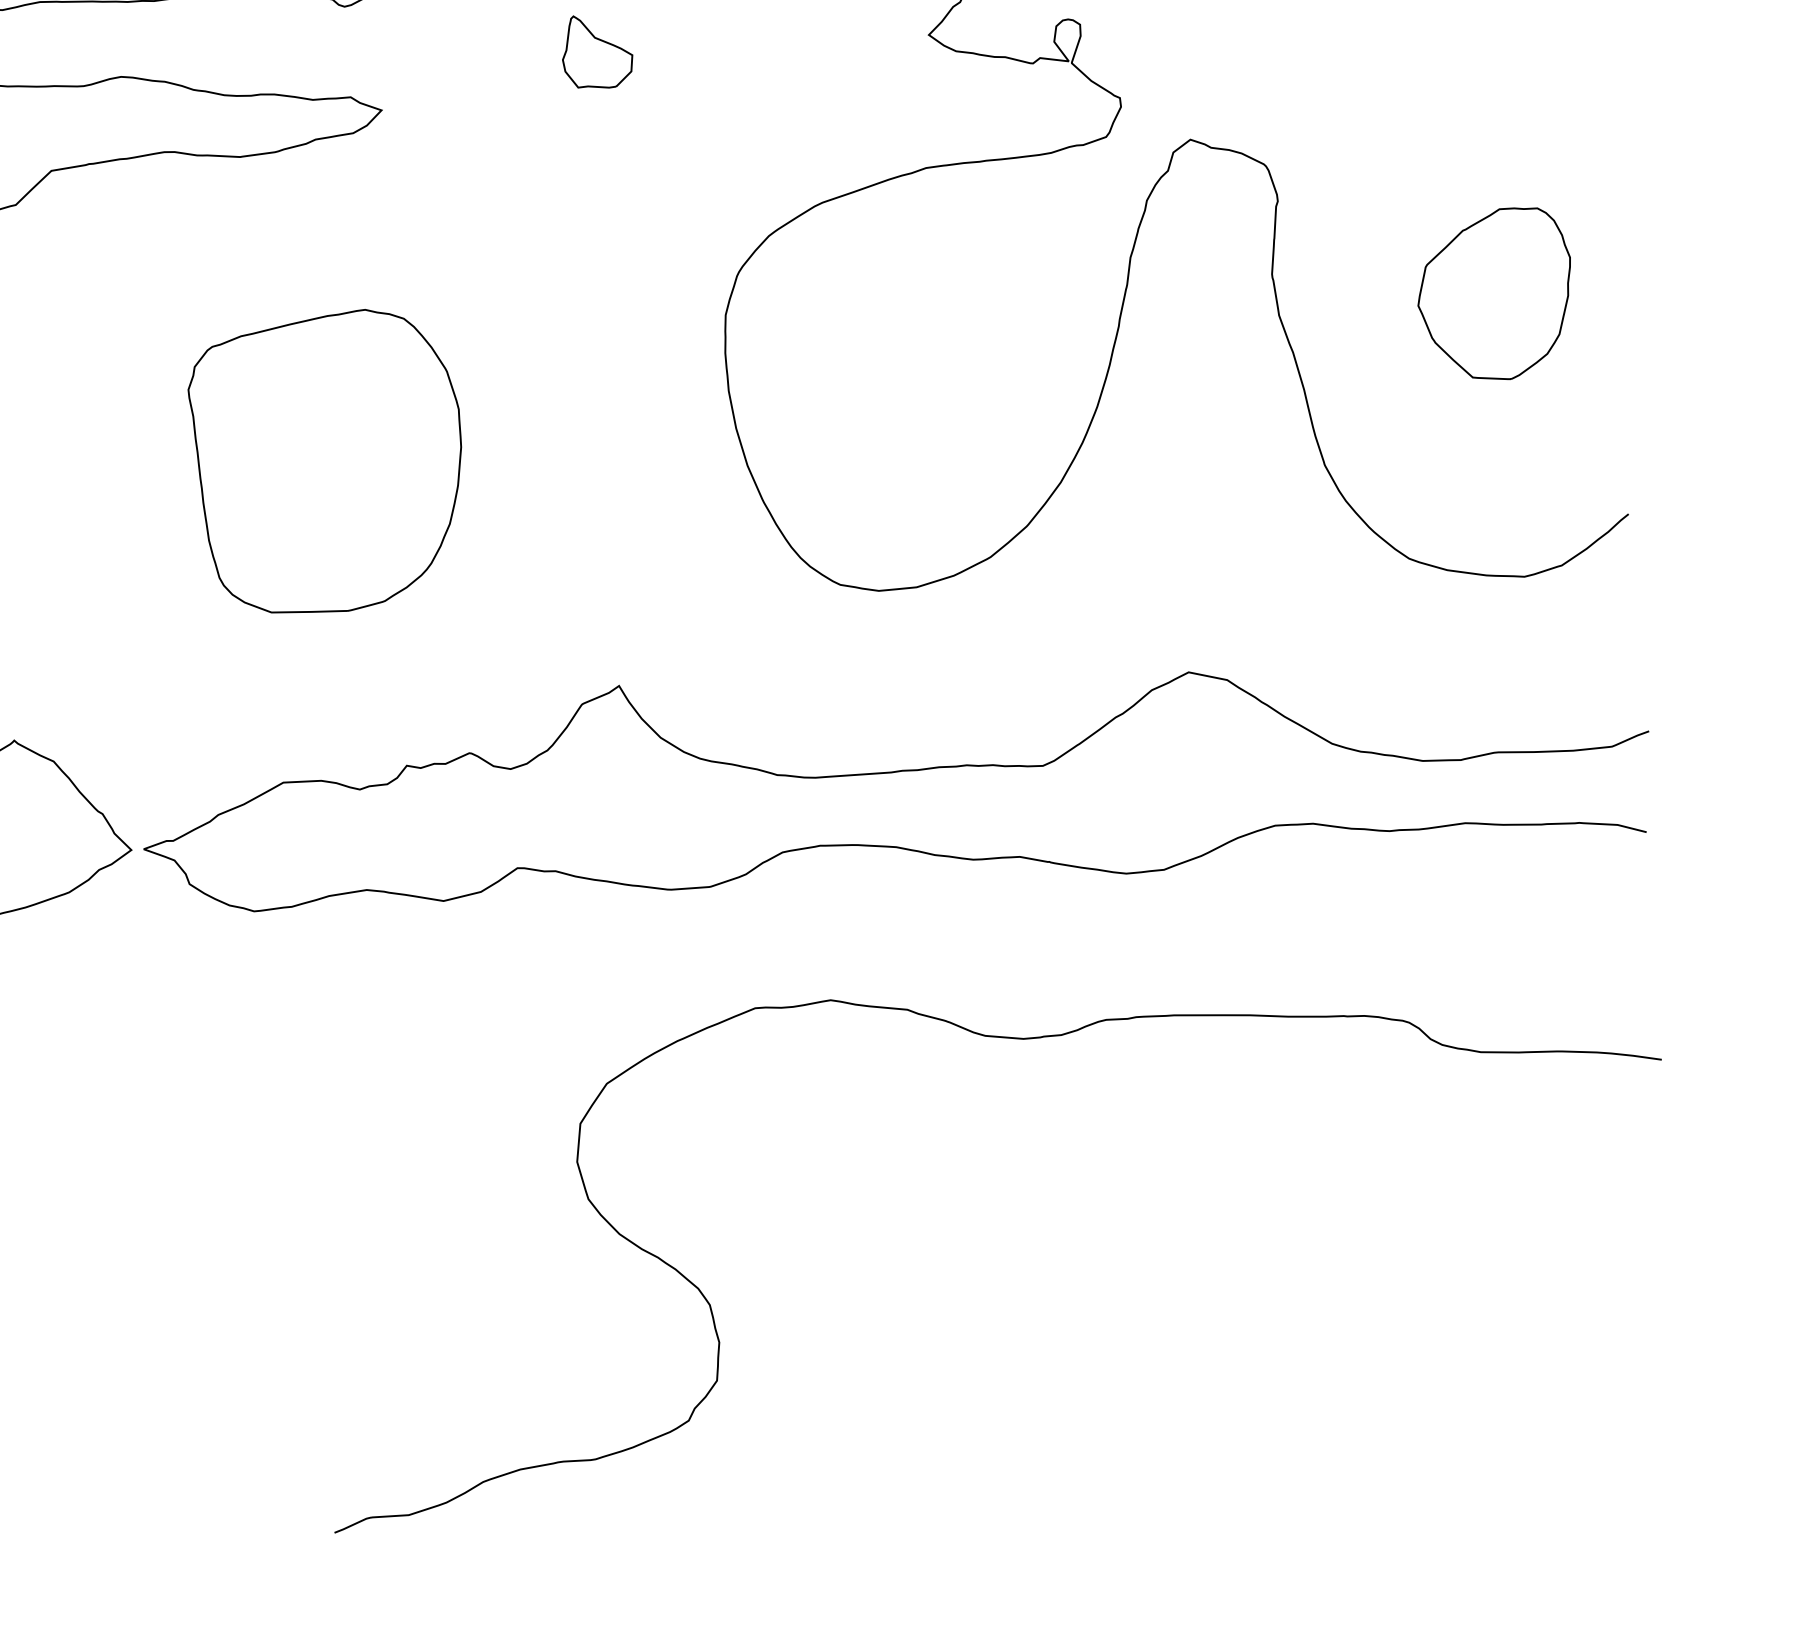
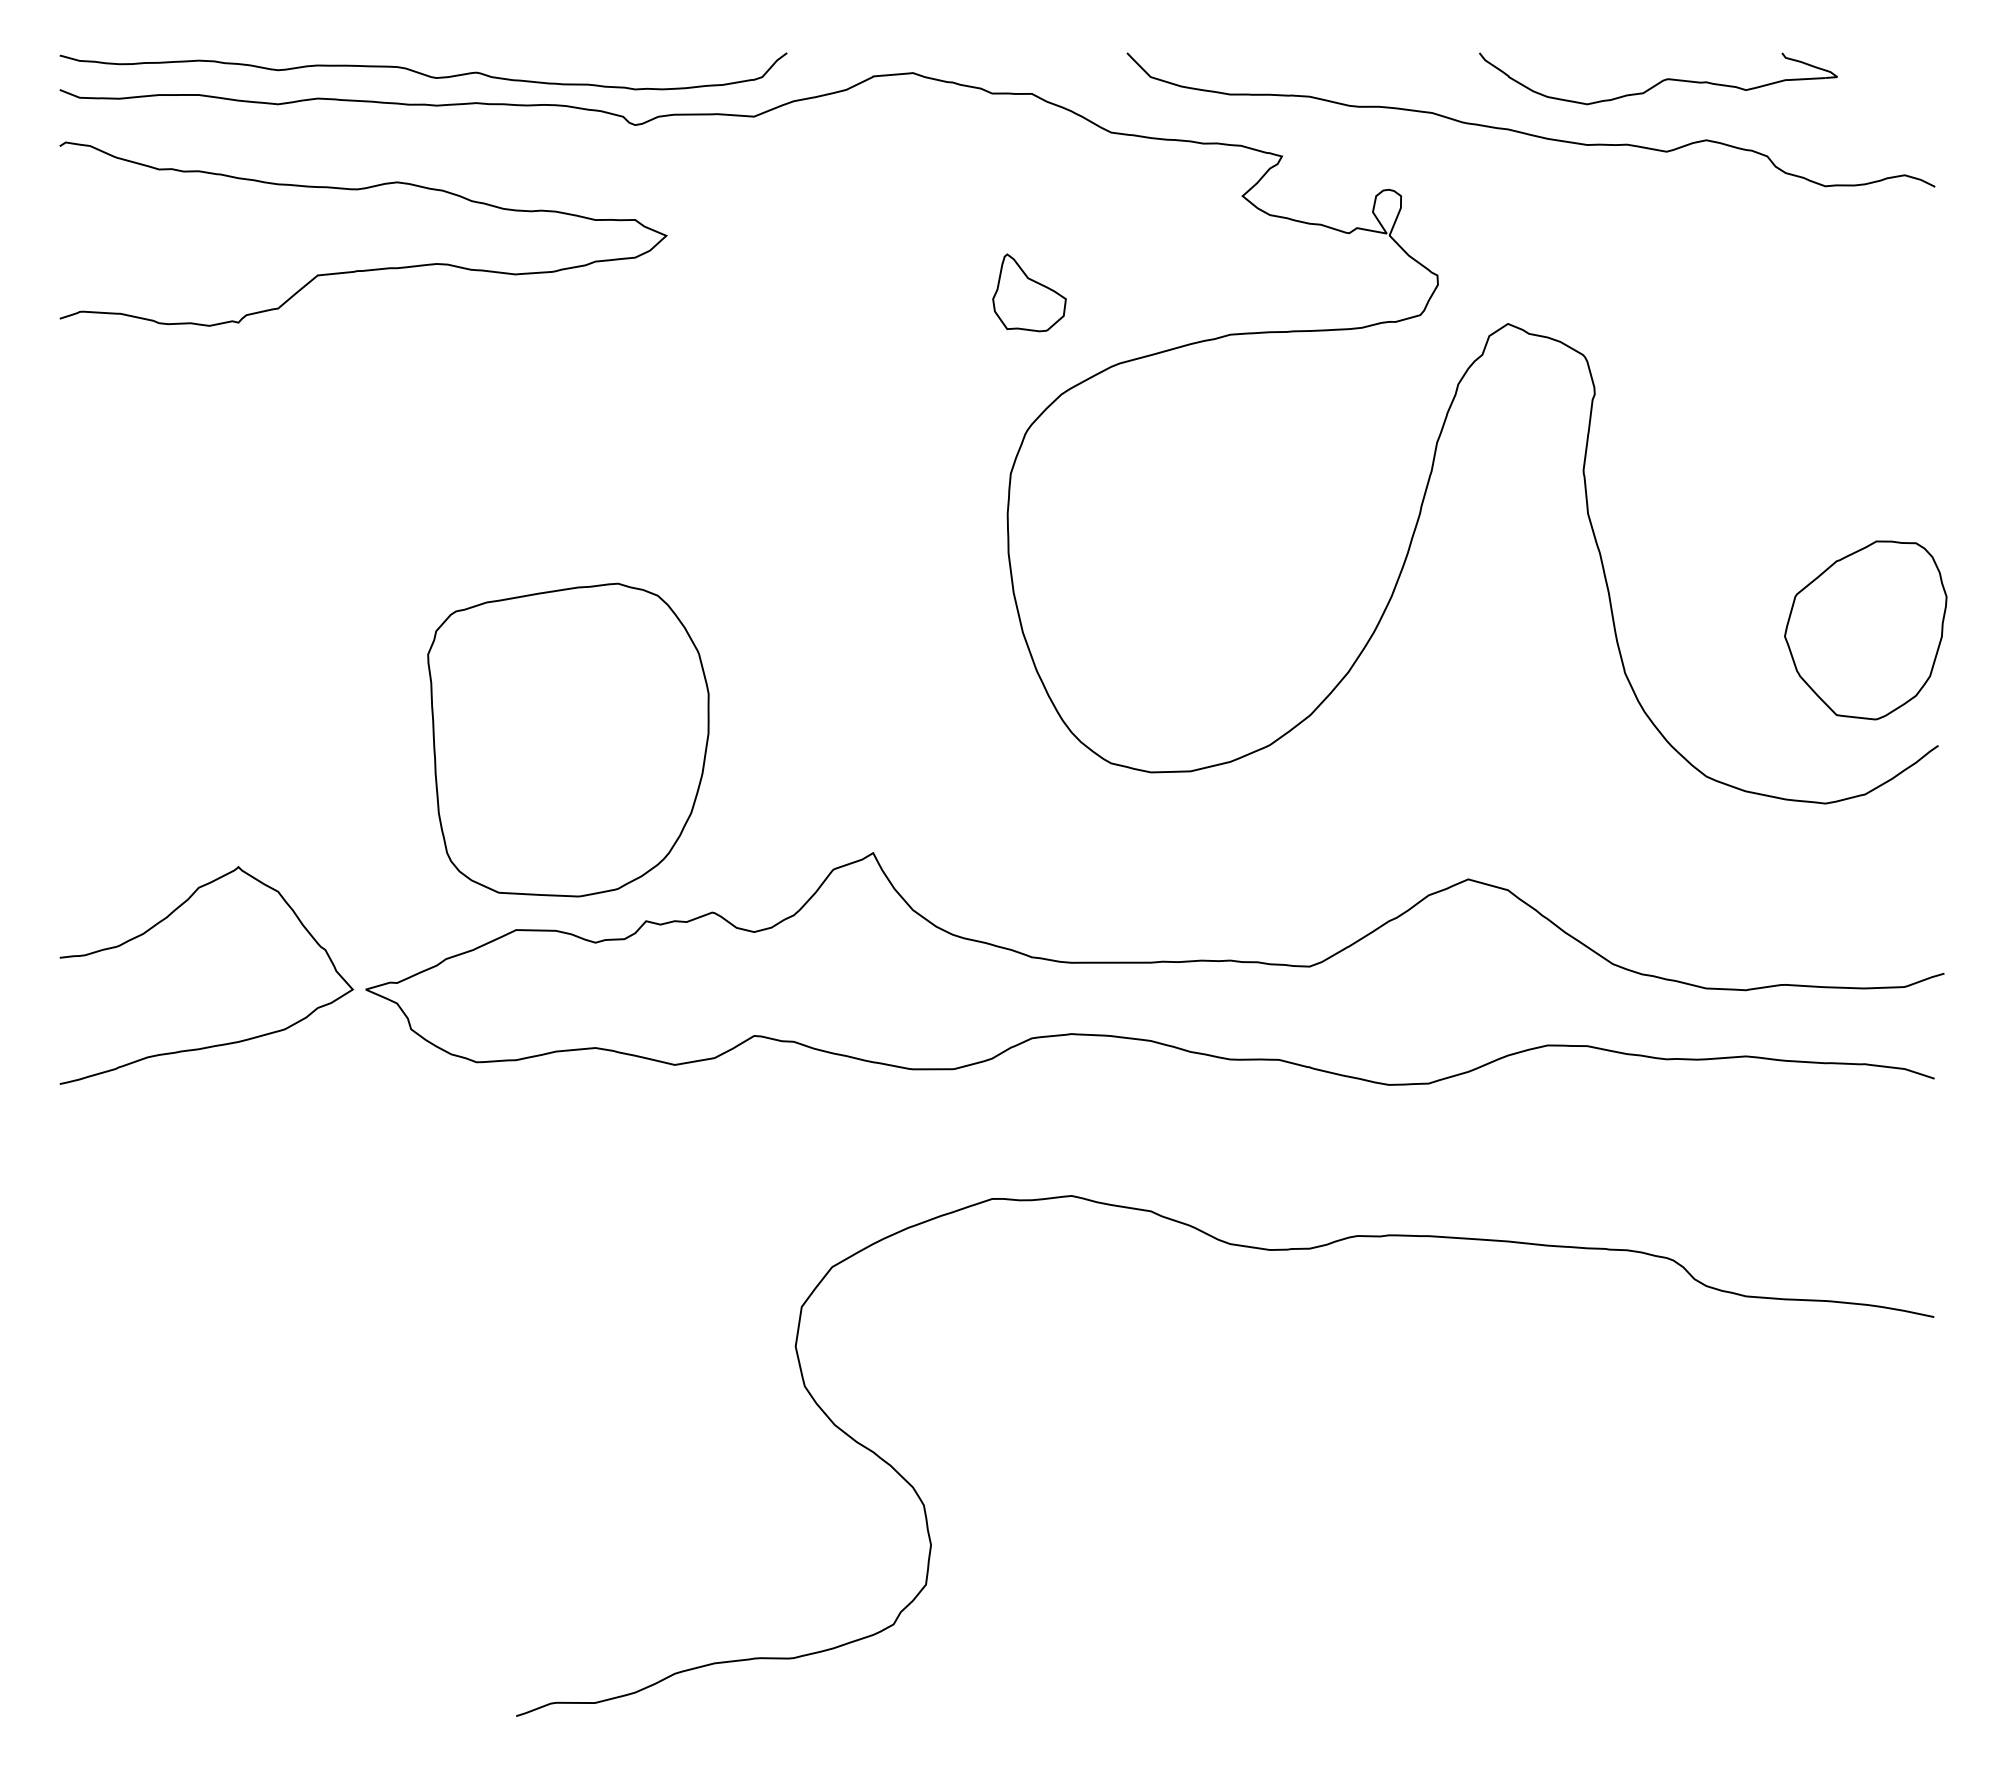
part: (597, 51) -> (1029, 292), moved
part: (1494, 294) -> (1865, 630), moved
part: (327, 461) -> (568, 739), moved

